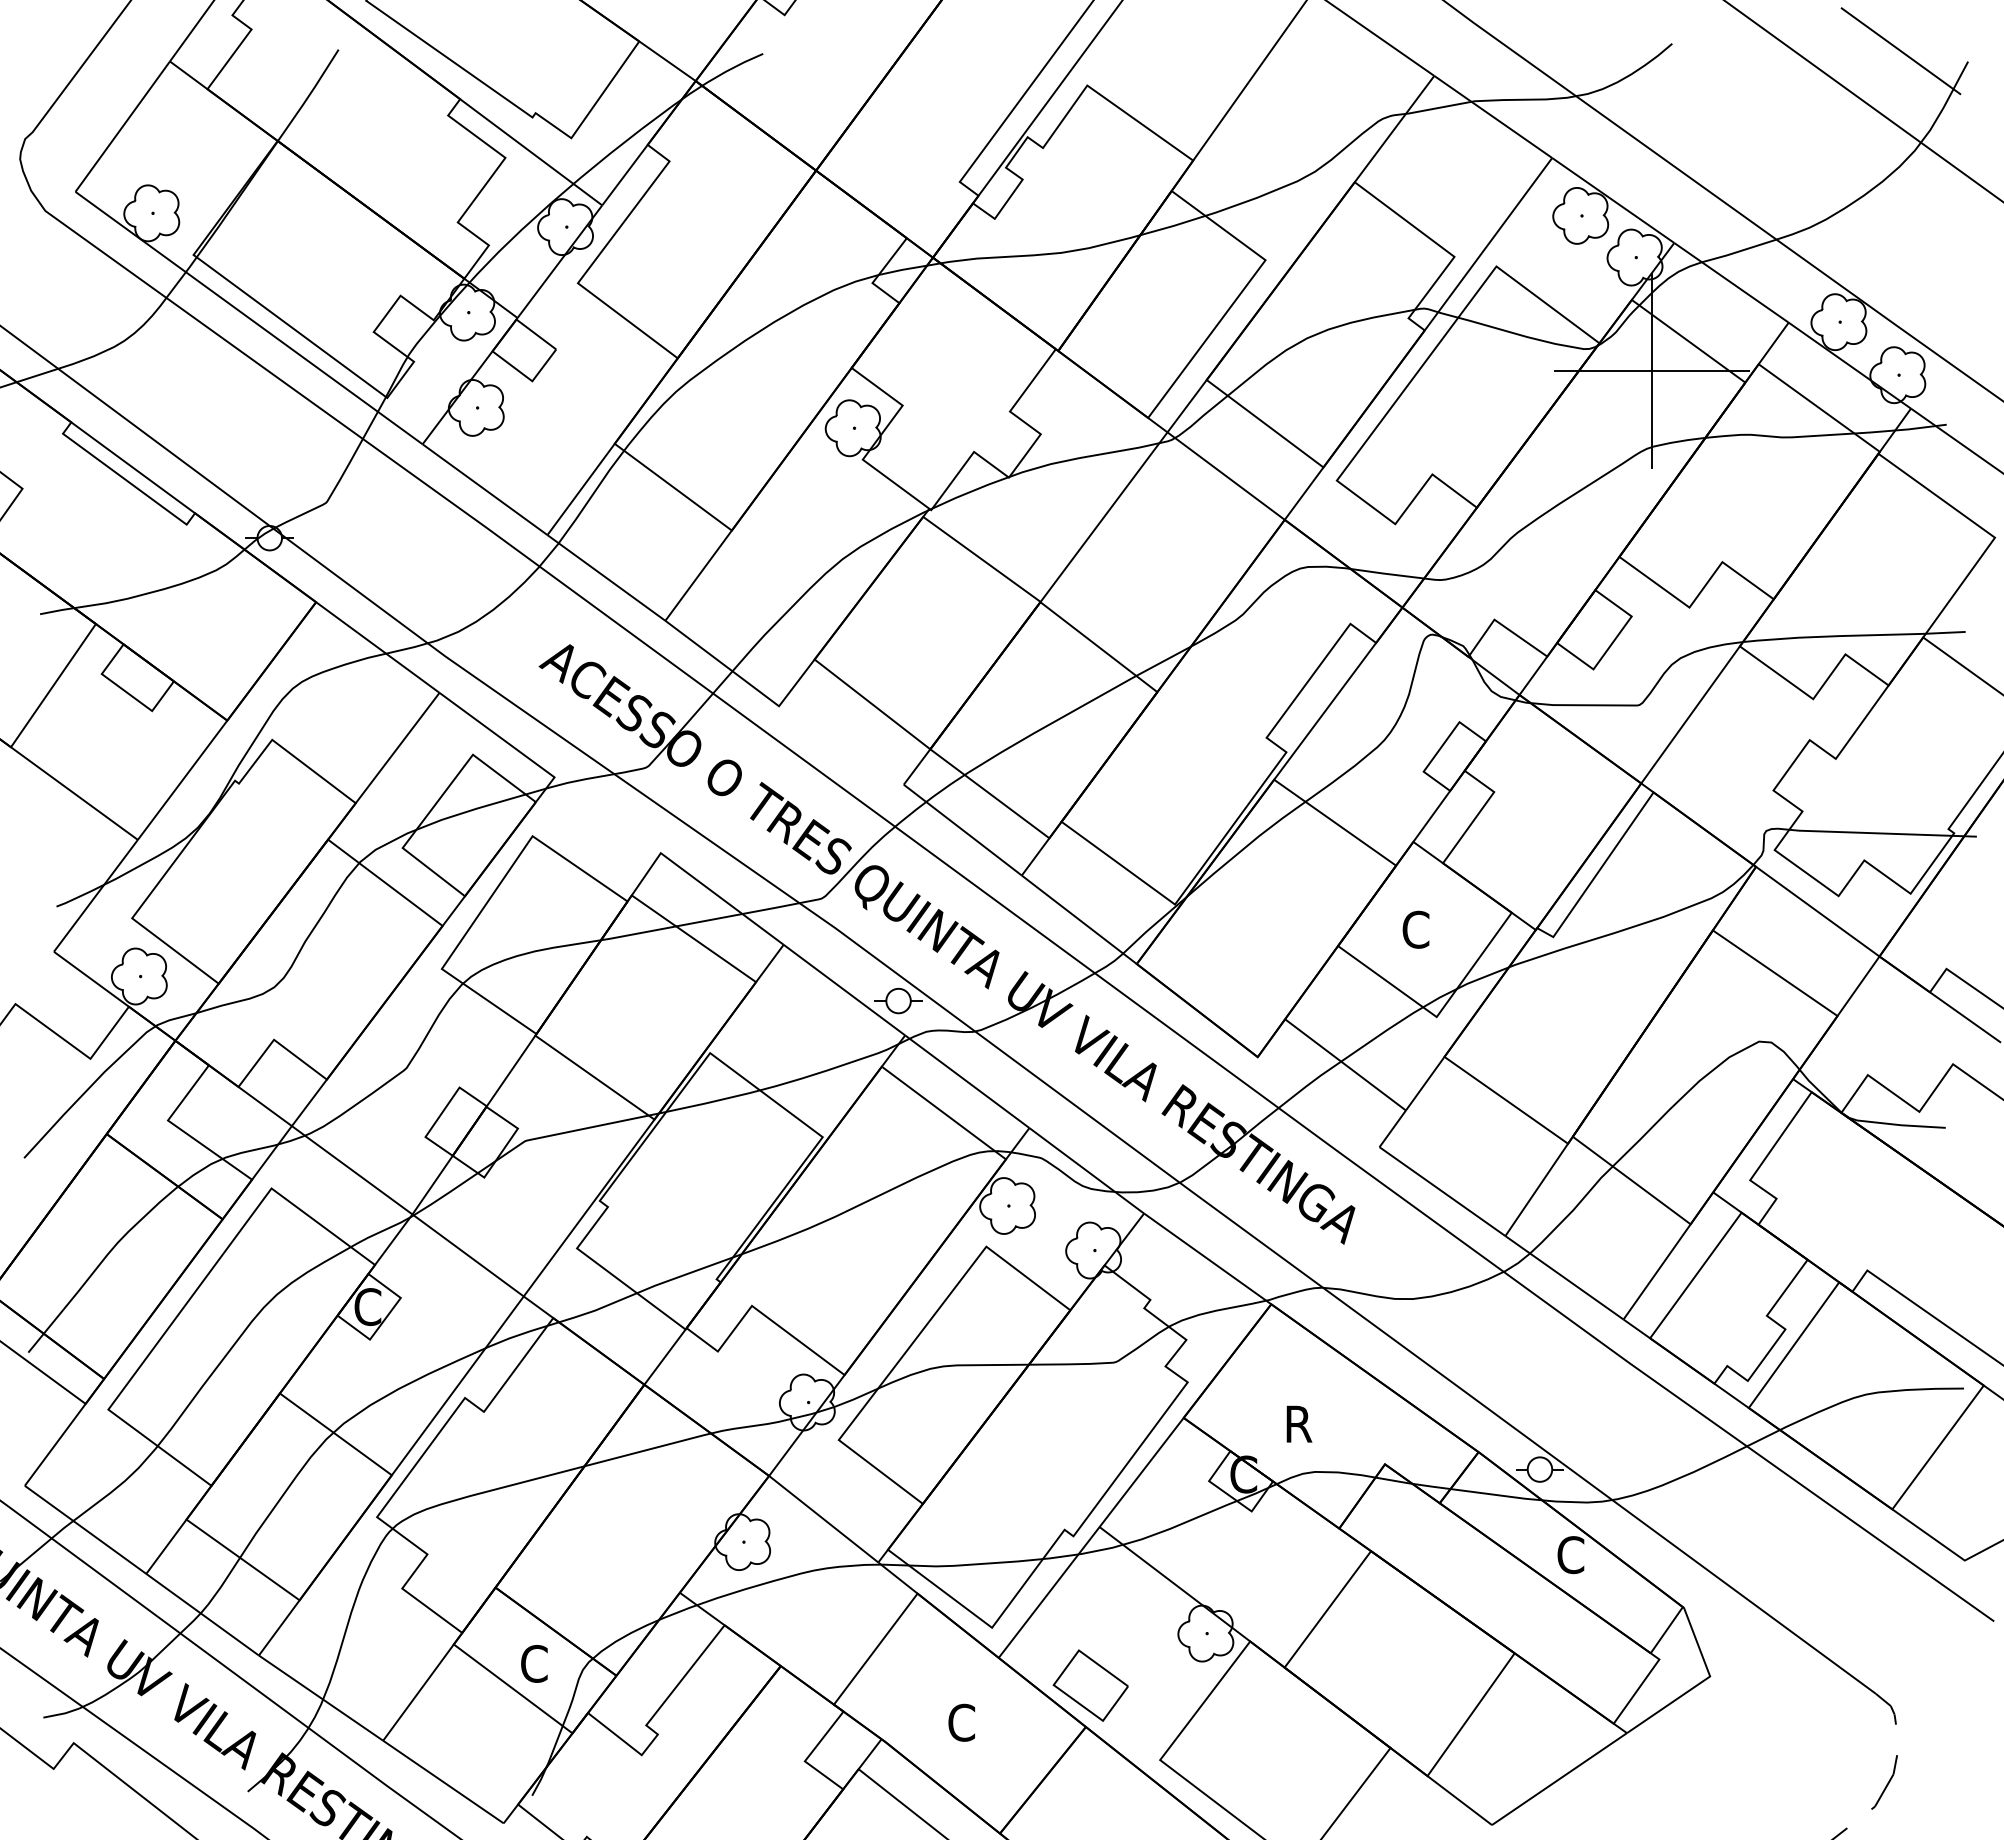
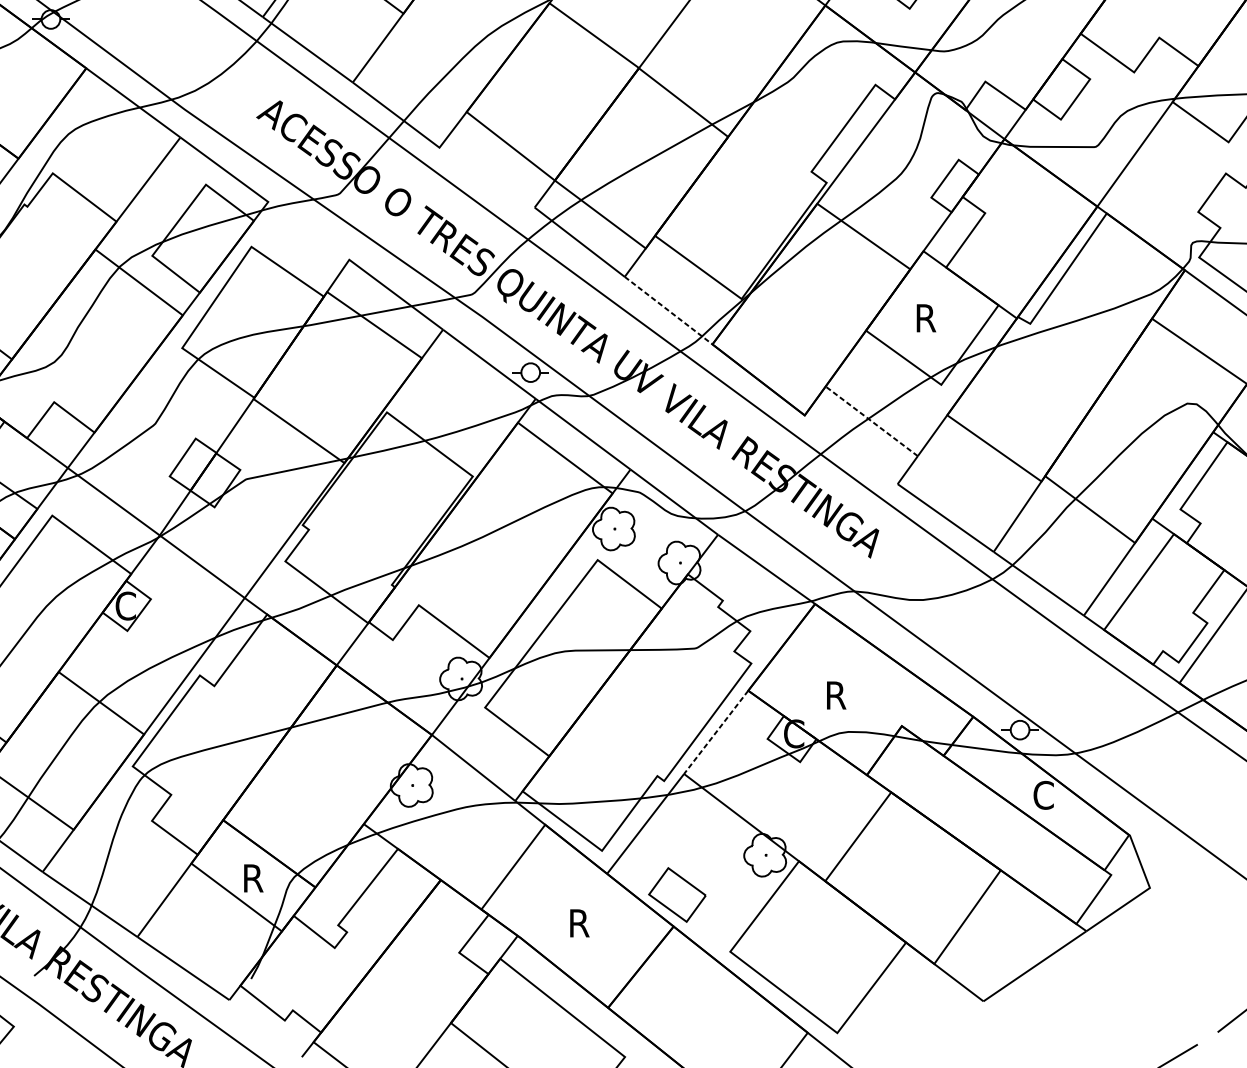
line: (1079, 919) -> (668, 310), solid -> dashed
text: (1415, 929) -> (925, 318), C -> R
line: (1345, 1064) -> (871, 421), solid -> dashed
line: (1141, 1472) -> (716, 732), solid -> dashed
text: (534, 1663) -> (252, 878), C -> R
text: (961, 1722) -> (578, 923), C -> R

